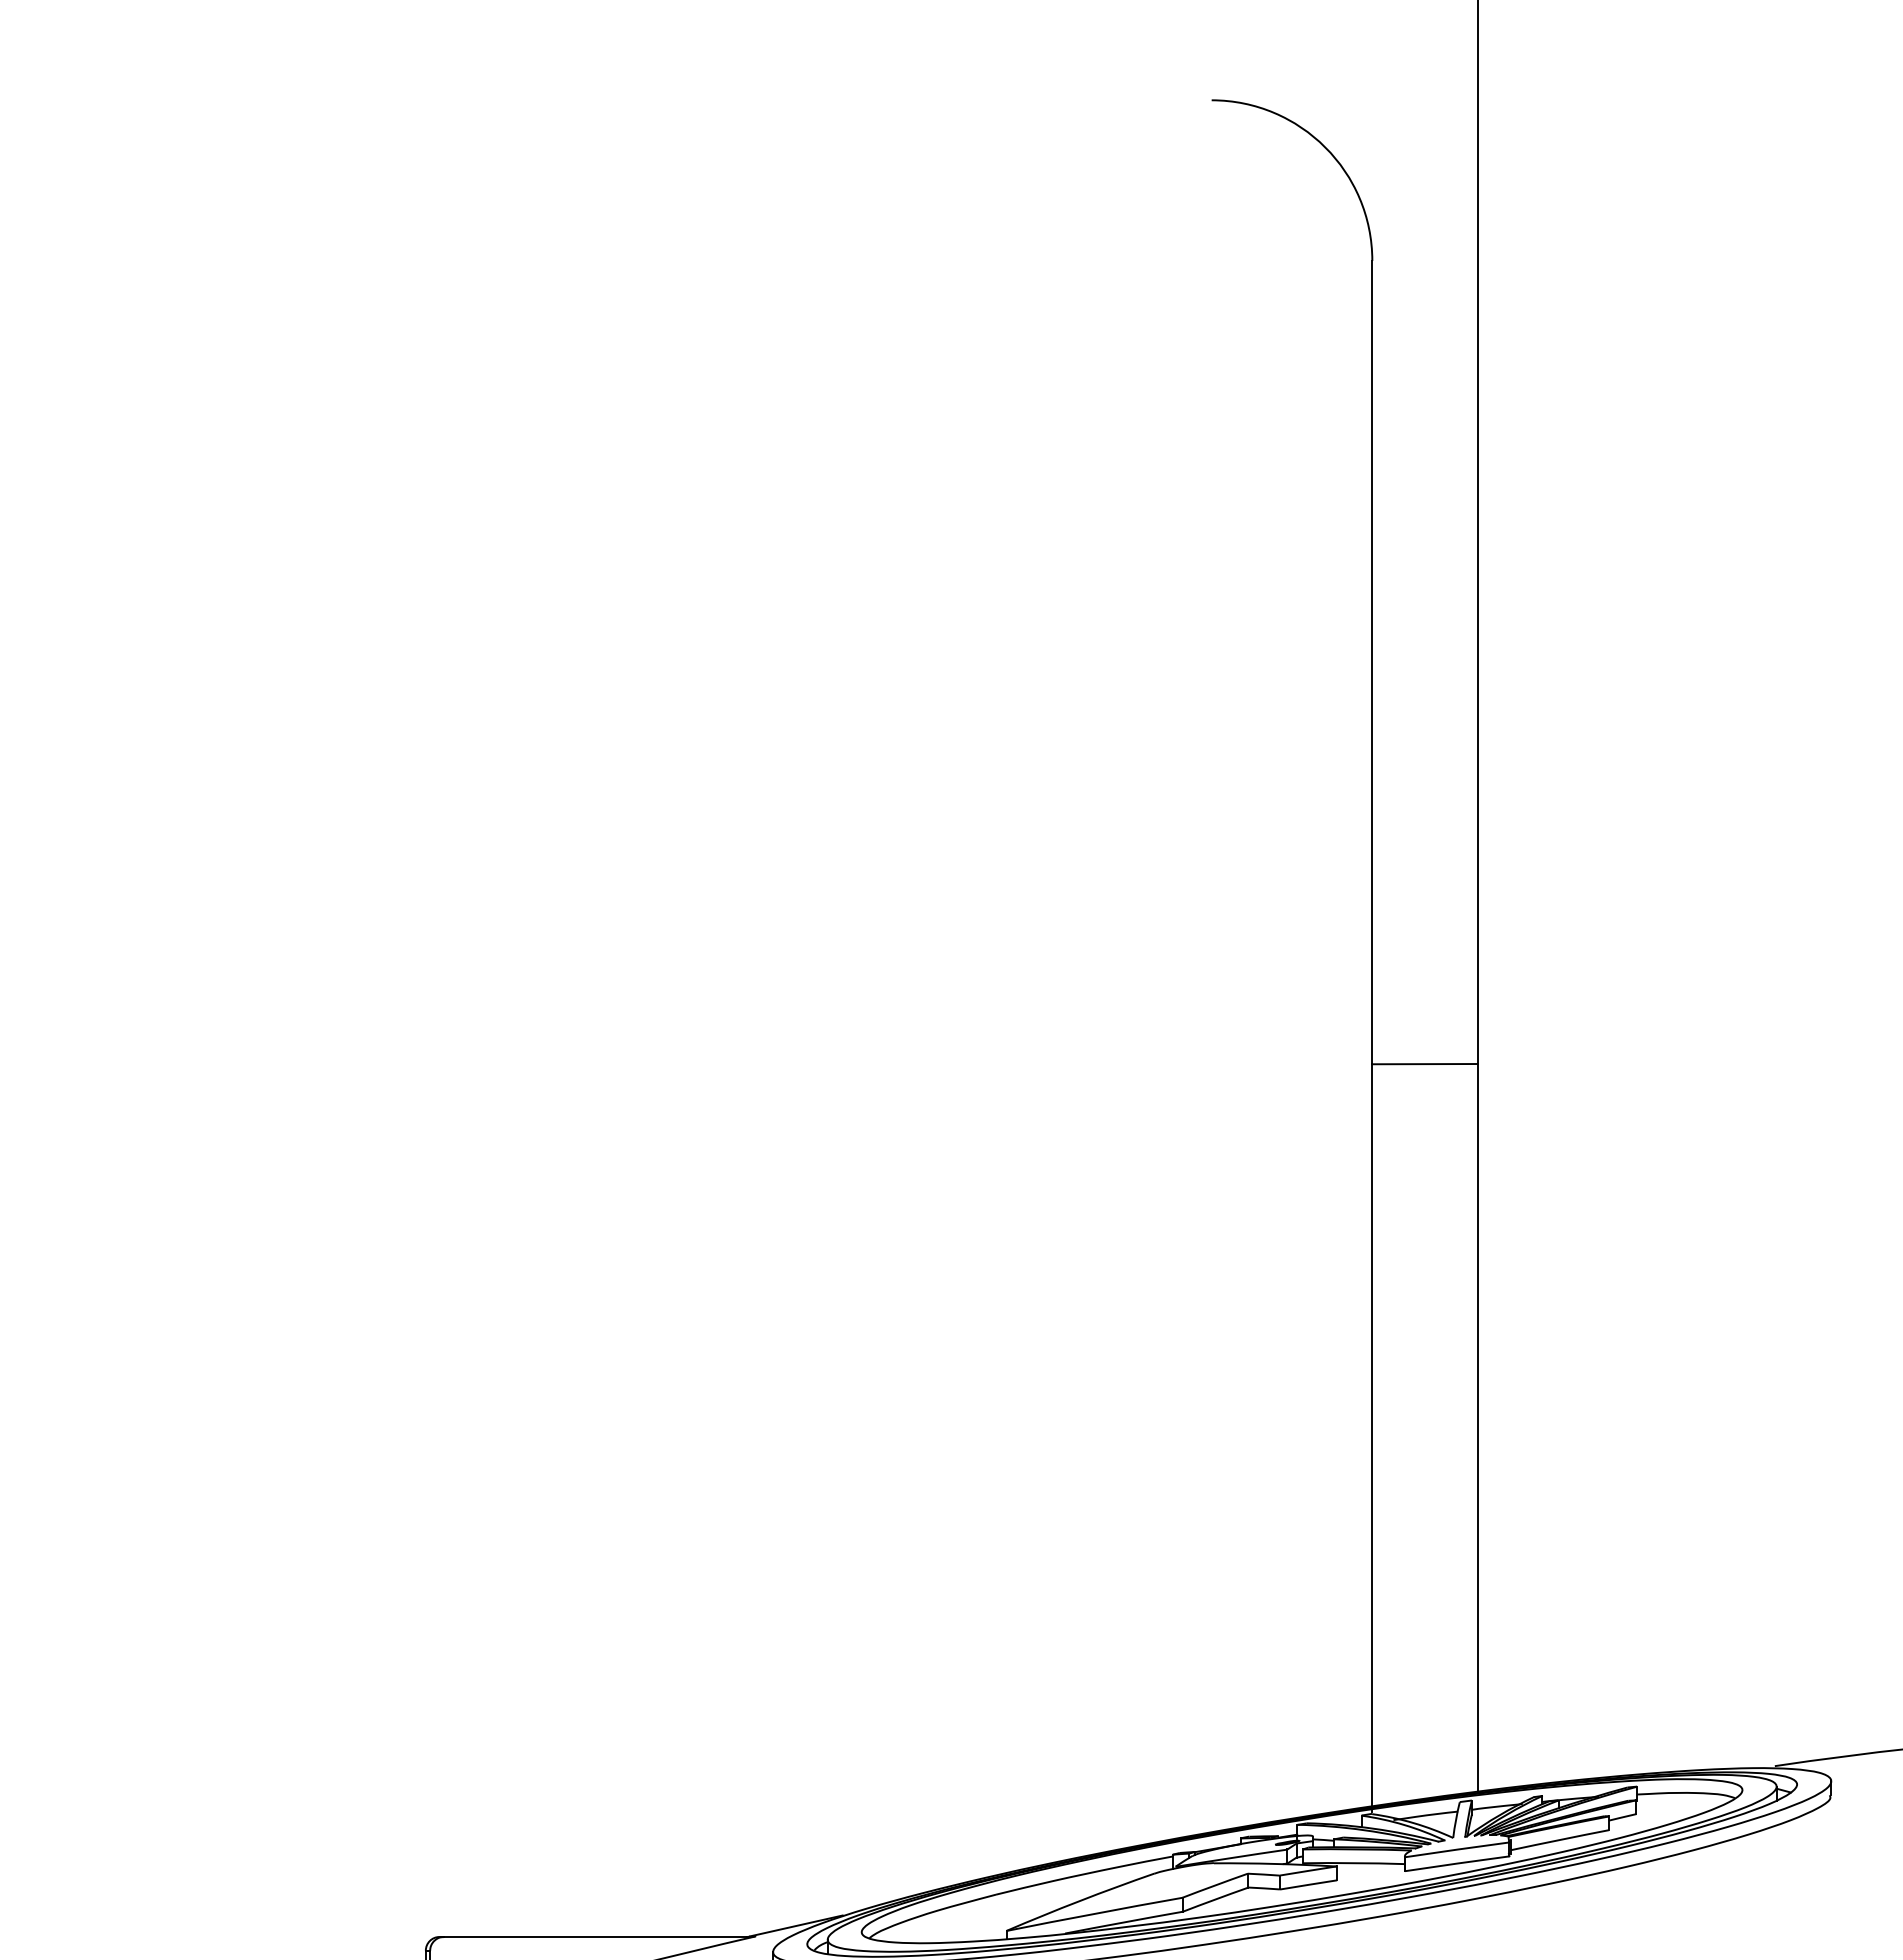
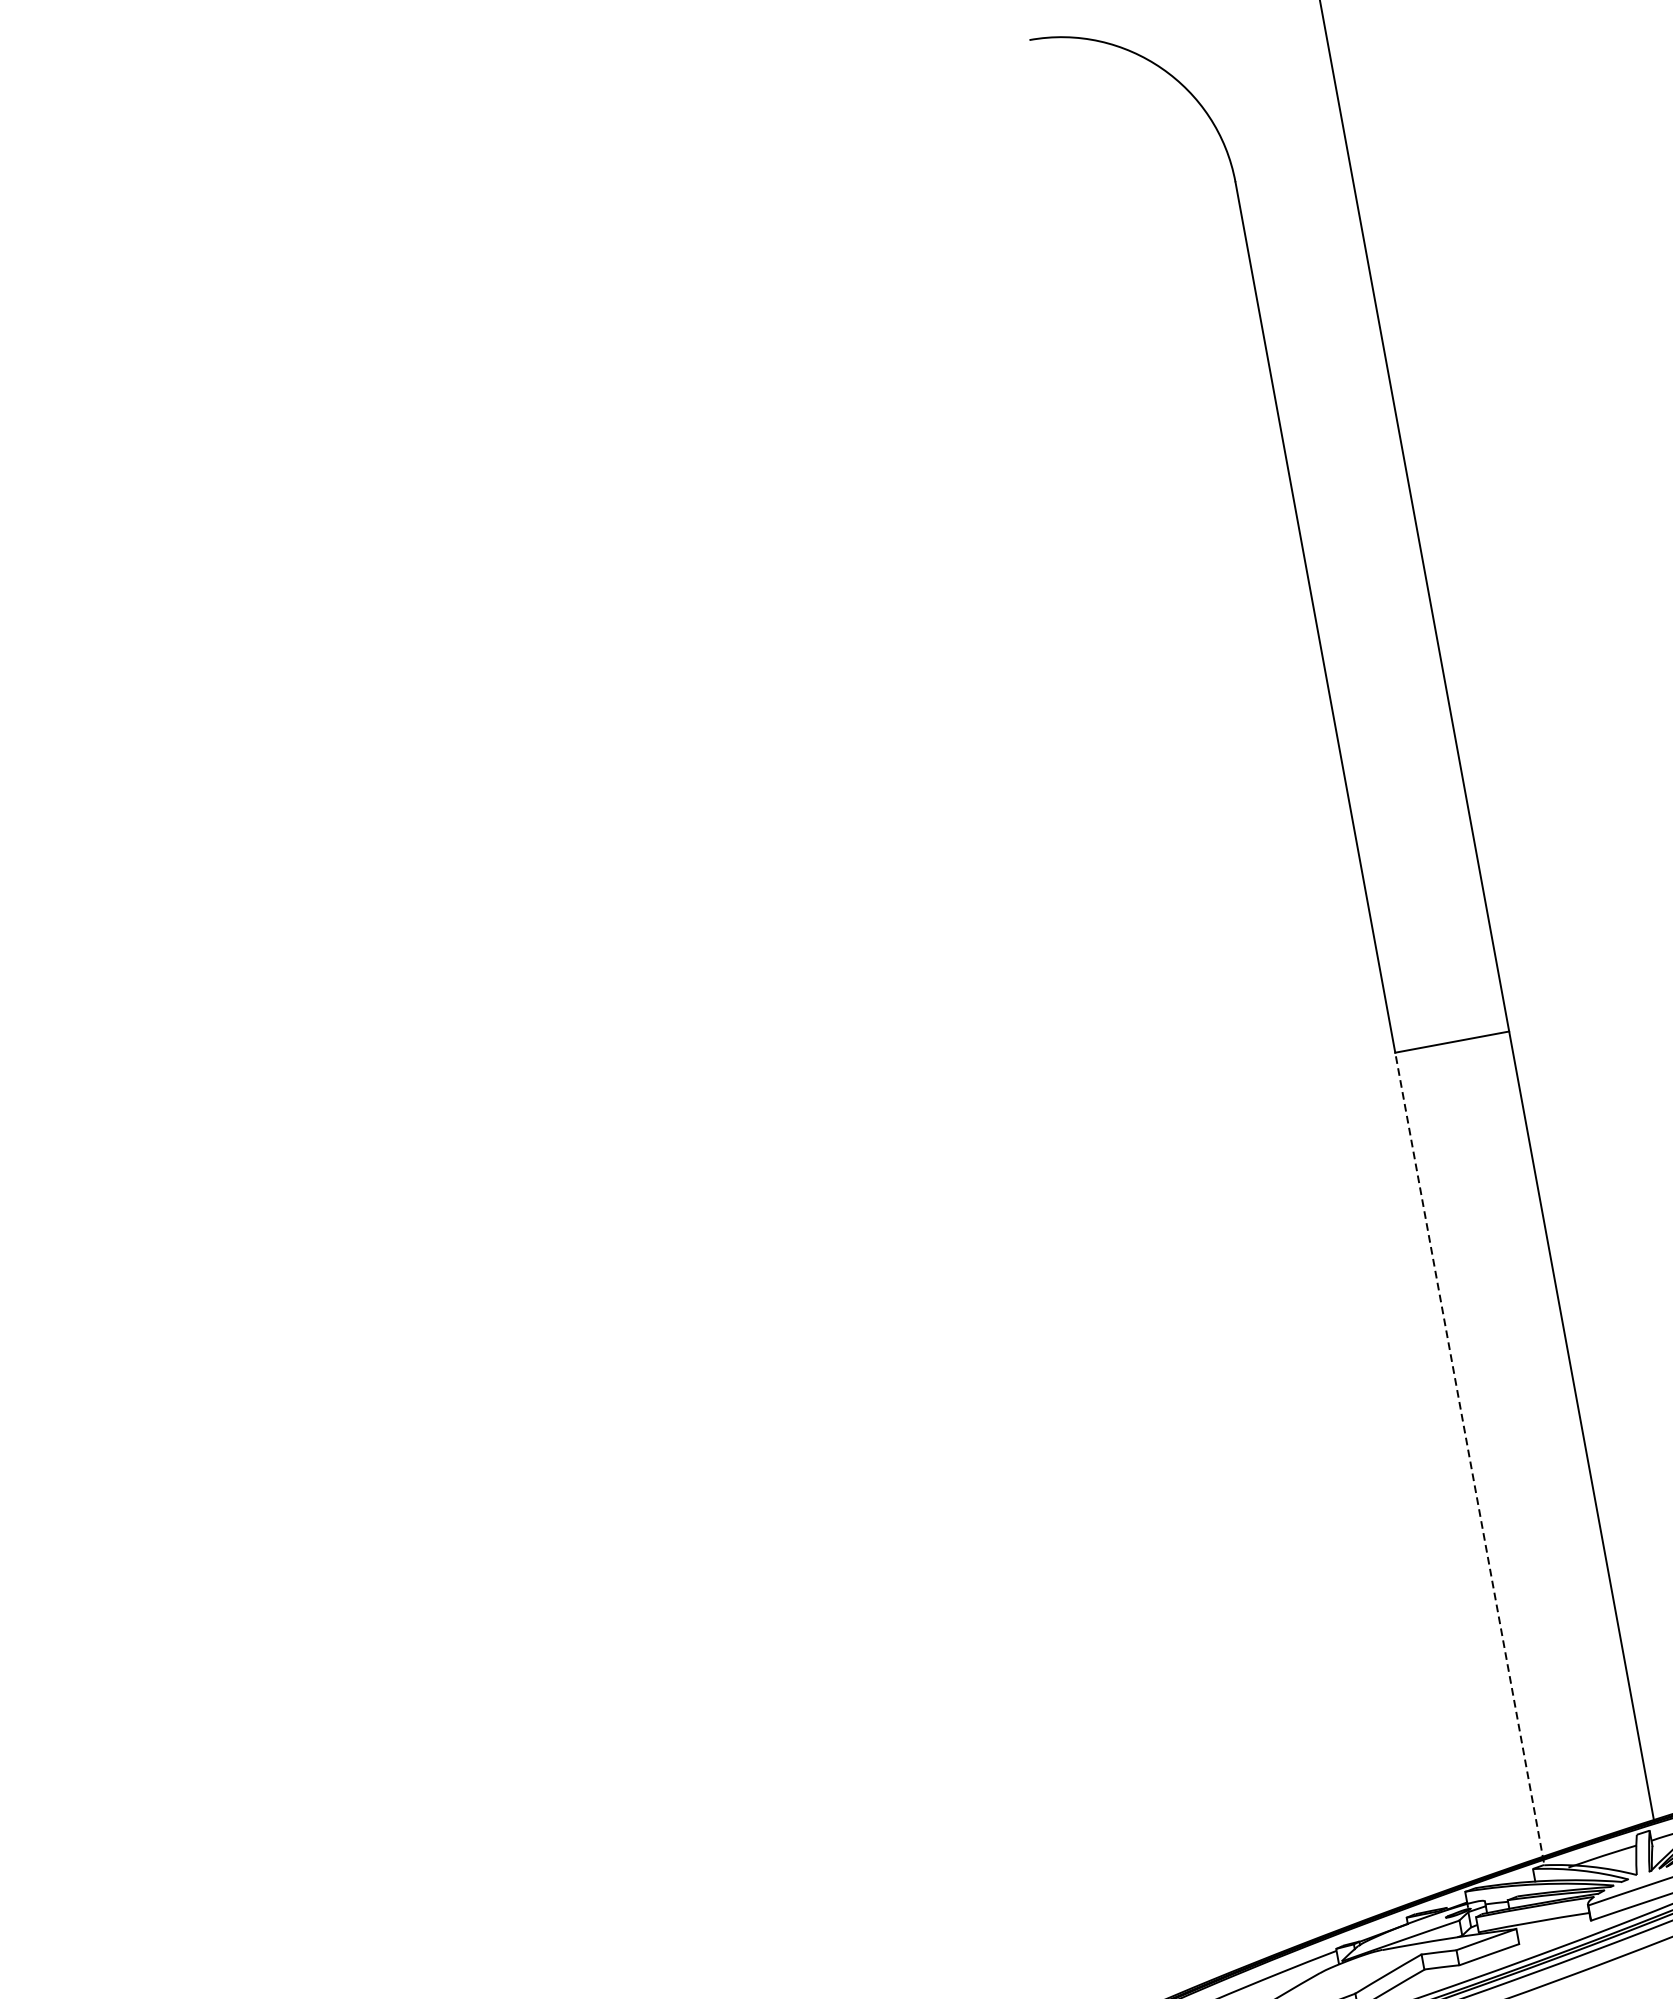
line: (1372, 1437) -> (1469, 1457), solid -> dashed

